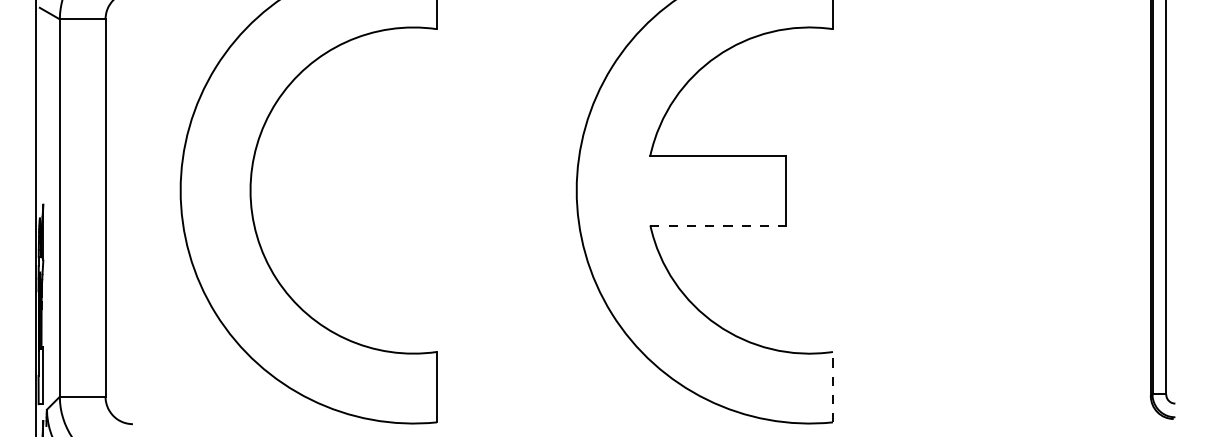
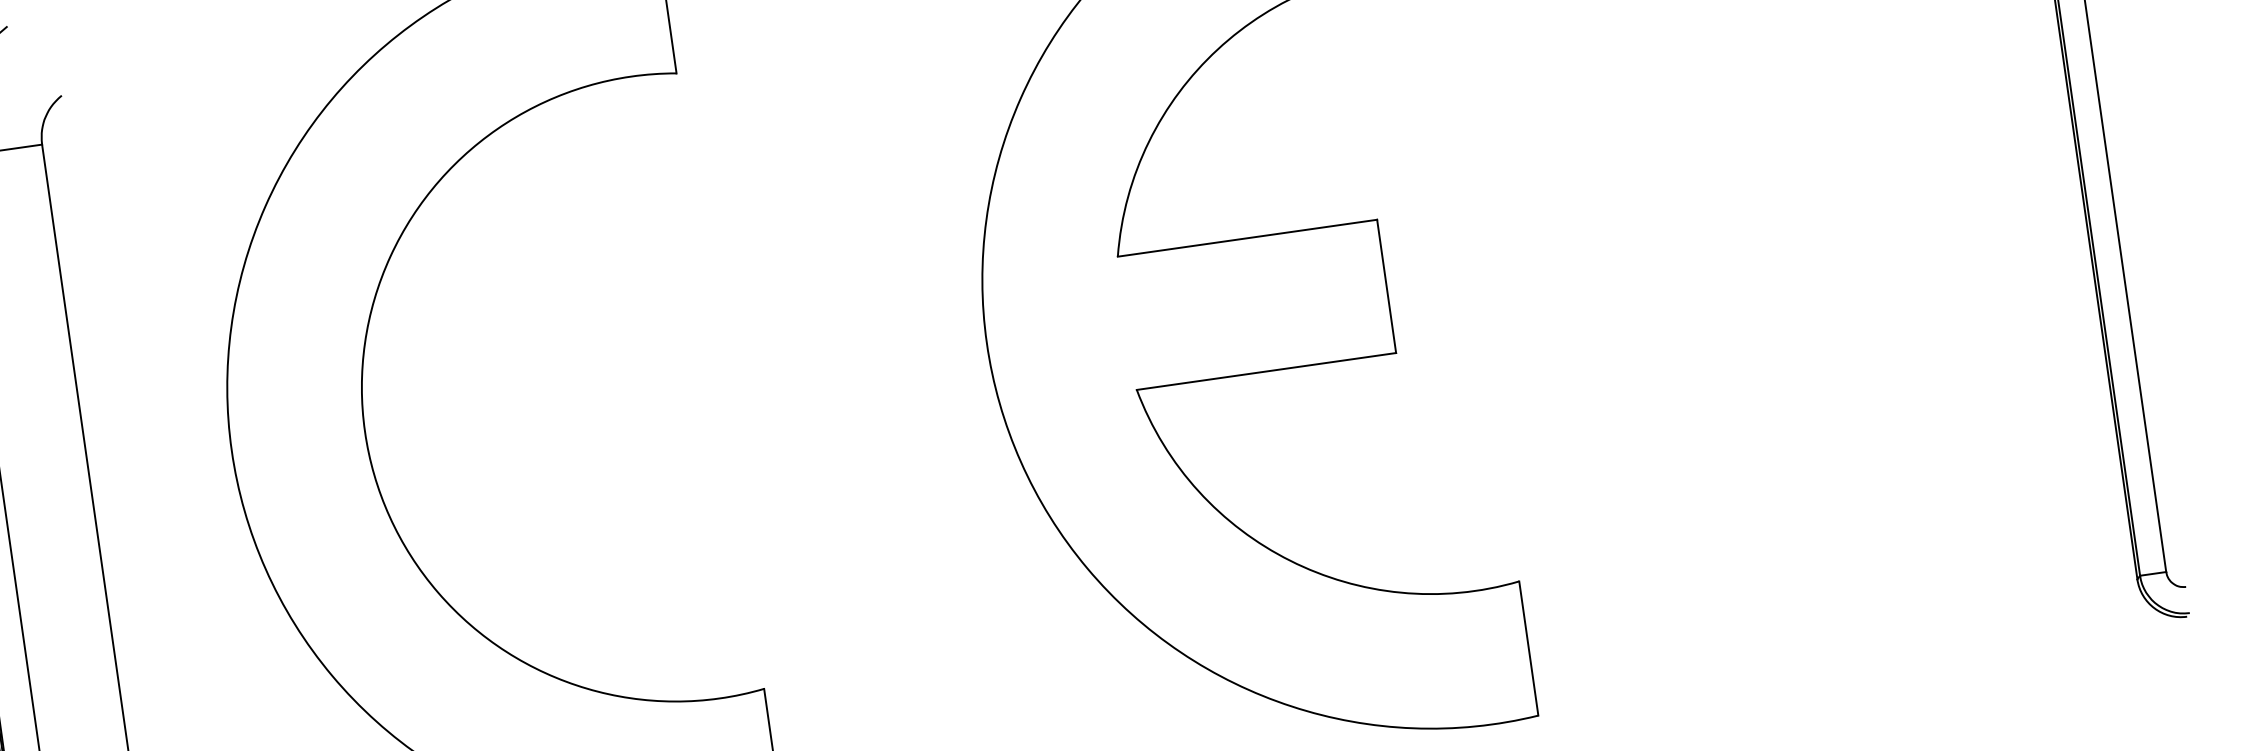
line: (718, 225) -> (1266, 371), dashed -> solid
line: (832, 386) -> (1527, 647), dashed -> solid

